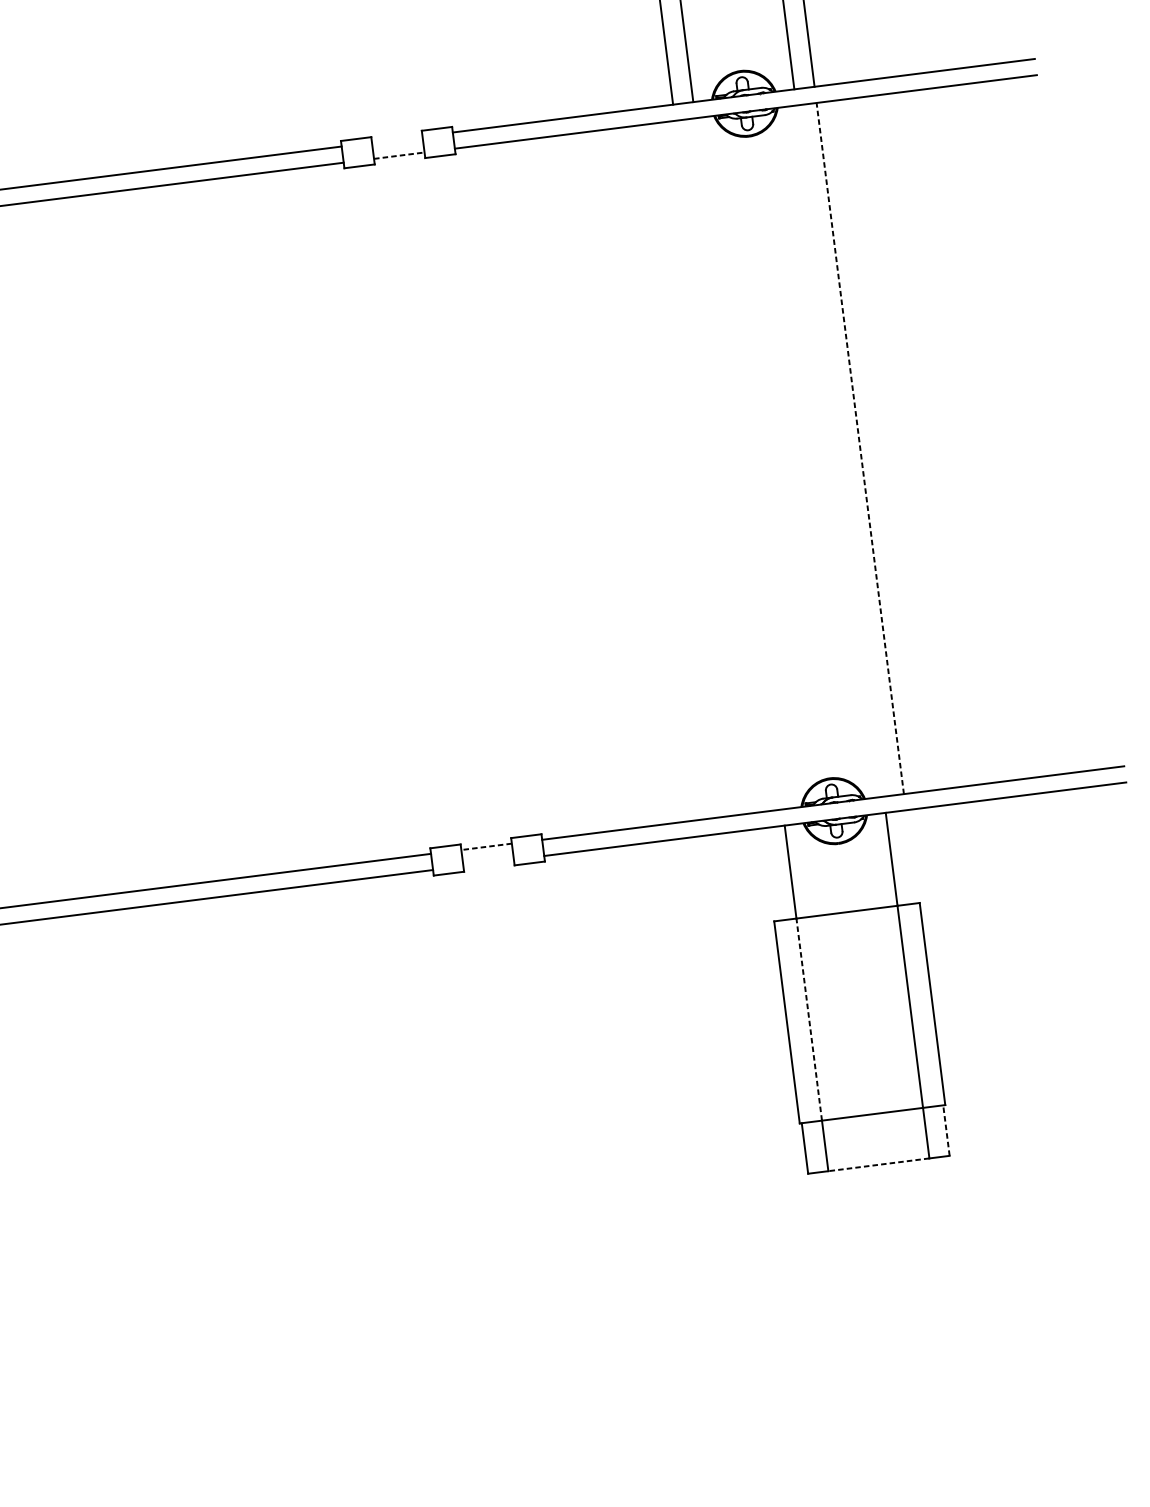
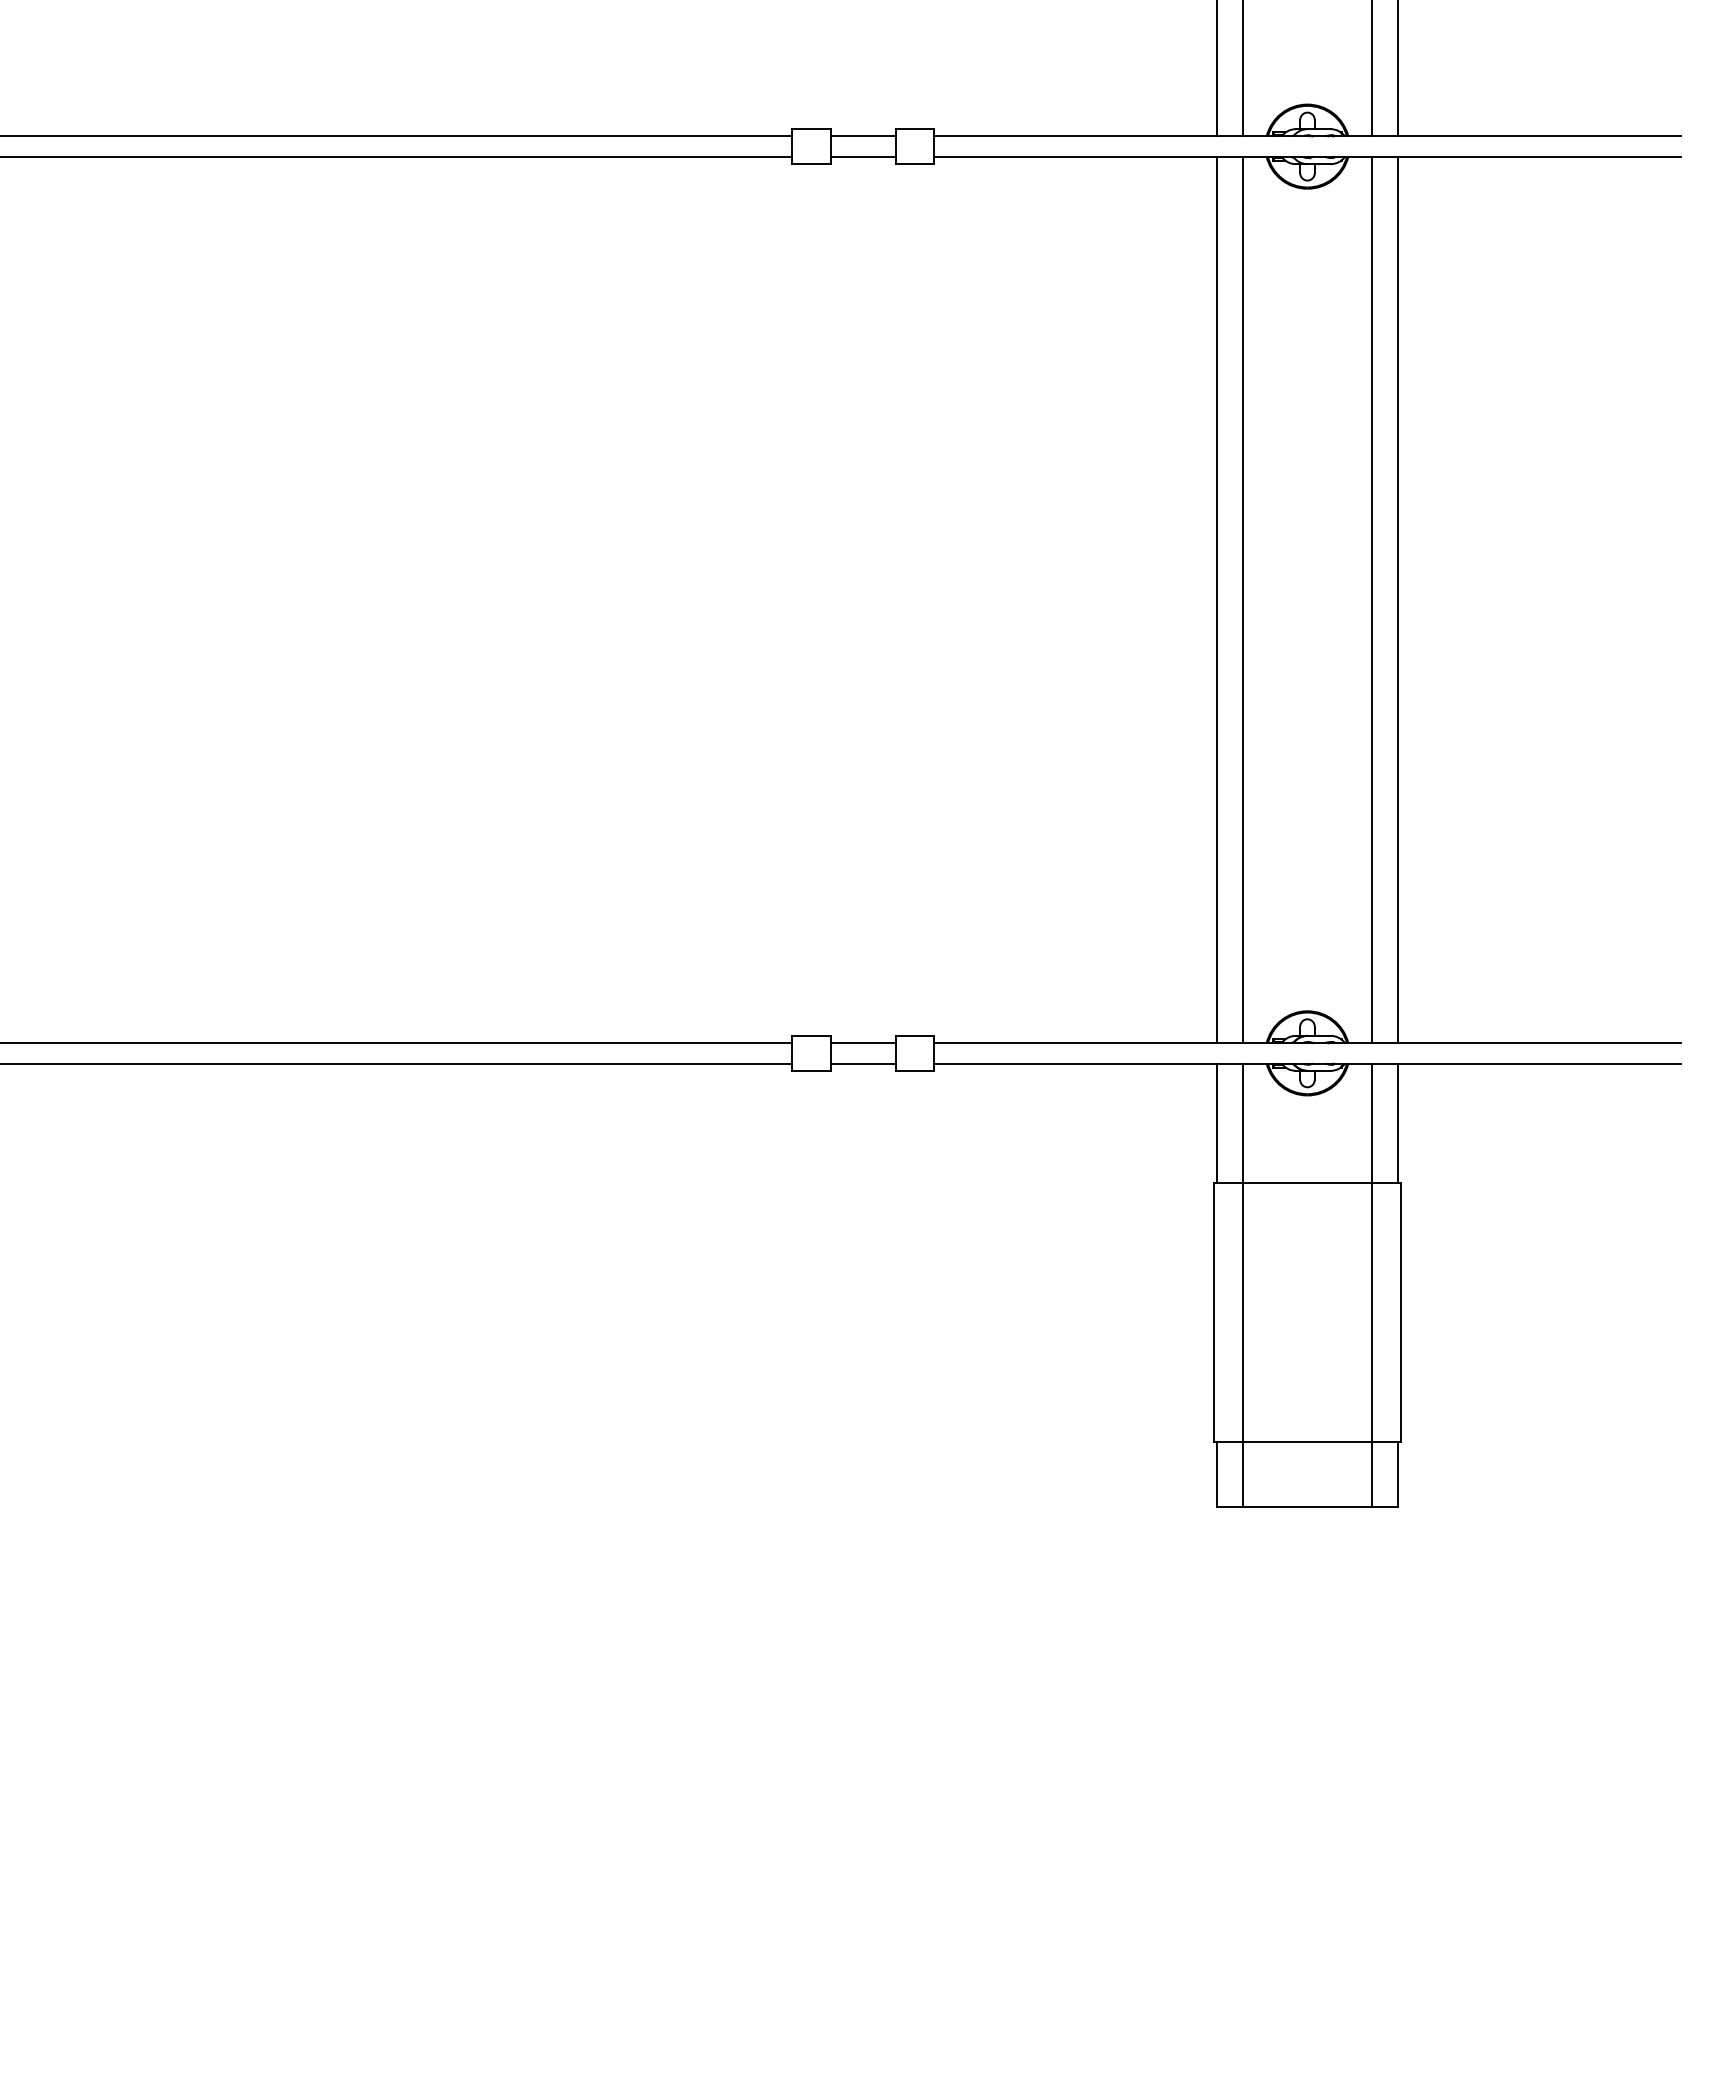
line: (396, 139) -> (862, 136), added
line: (399, 156) -> (863, 157), dashed -> solid
line: (860, 448) -> (1398, 600), dashed -> solid
line: (840, 451) -> (1372, 600), added
line: (738, 464) -> (1242, 600), added
line: (718, 466) -> (1216, 600), added
line: (486, 847) -> (862, 1043), dashed -> solid
line: (912, 856) -> (1398, 1122), added
line: (488, 862) -> (862, 1063), added
line: (770, 874) -> (1216, 1122), added
line: (809, 1019) -> (1242, 1312), dashed -> solid
line: (946, 1129) -> (1398, 1473), dashed -> solid
line: (878, 1164) -> (1307, 1506), dashed -> solid

